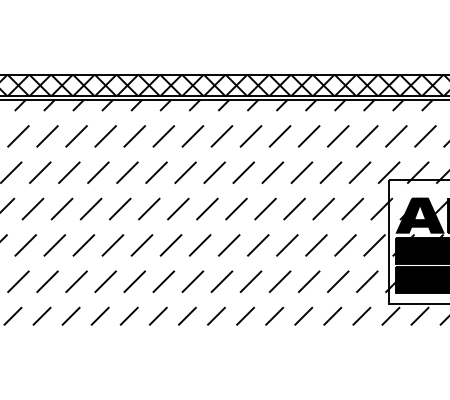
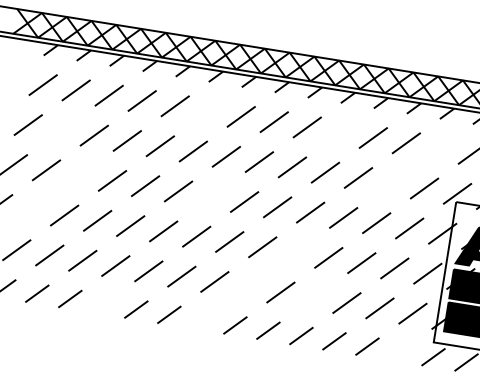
line: (163, 136) -> (207, 111), removed
line: (279, 136) -> (339, 132), removed
line: (367, 136) -> (439, 148), removed
line: (40, 172) -> (61, 130), removed
line: (330, 172) -> (391, 182), removed
line: (61, 208) -> (78, 174), removed
line: (178, 208) -> (211, 196), removed
line: (25, 245) -> (31, 210), removed
line: (258, 245) -> (295, 252), removed
line: (221, 281) -> (247, 286), removed
line: (280, 281) -> (314, 297), removed
line: (99, 315) -> (102, 303), removed
line: (187, 315) -> (202, 319), removed
line: (361, 315) -> (400, 350), removed

